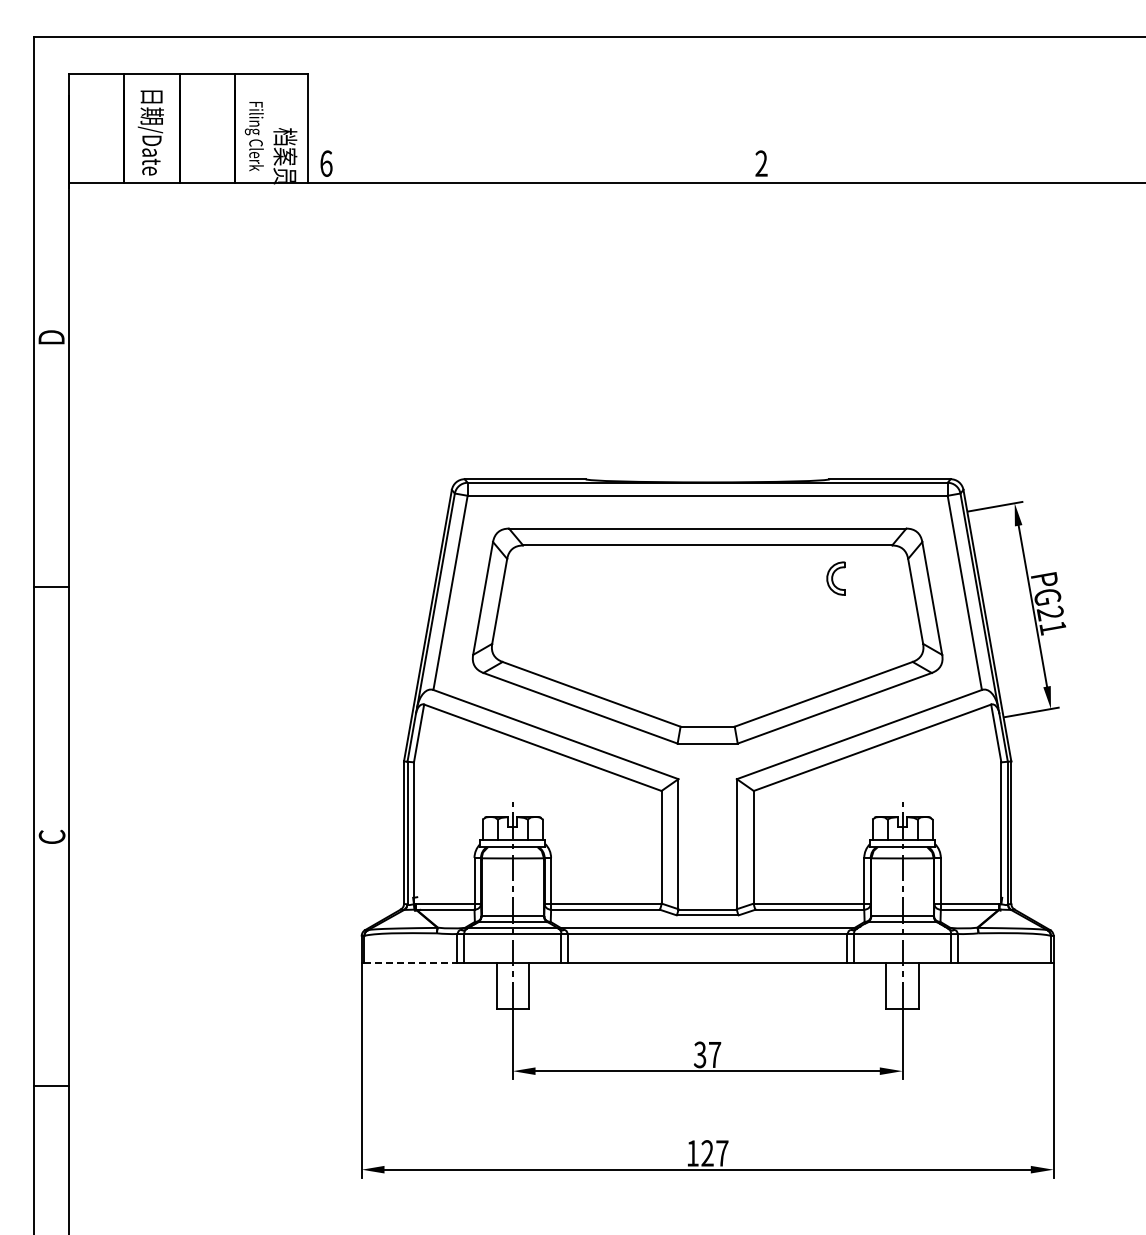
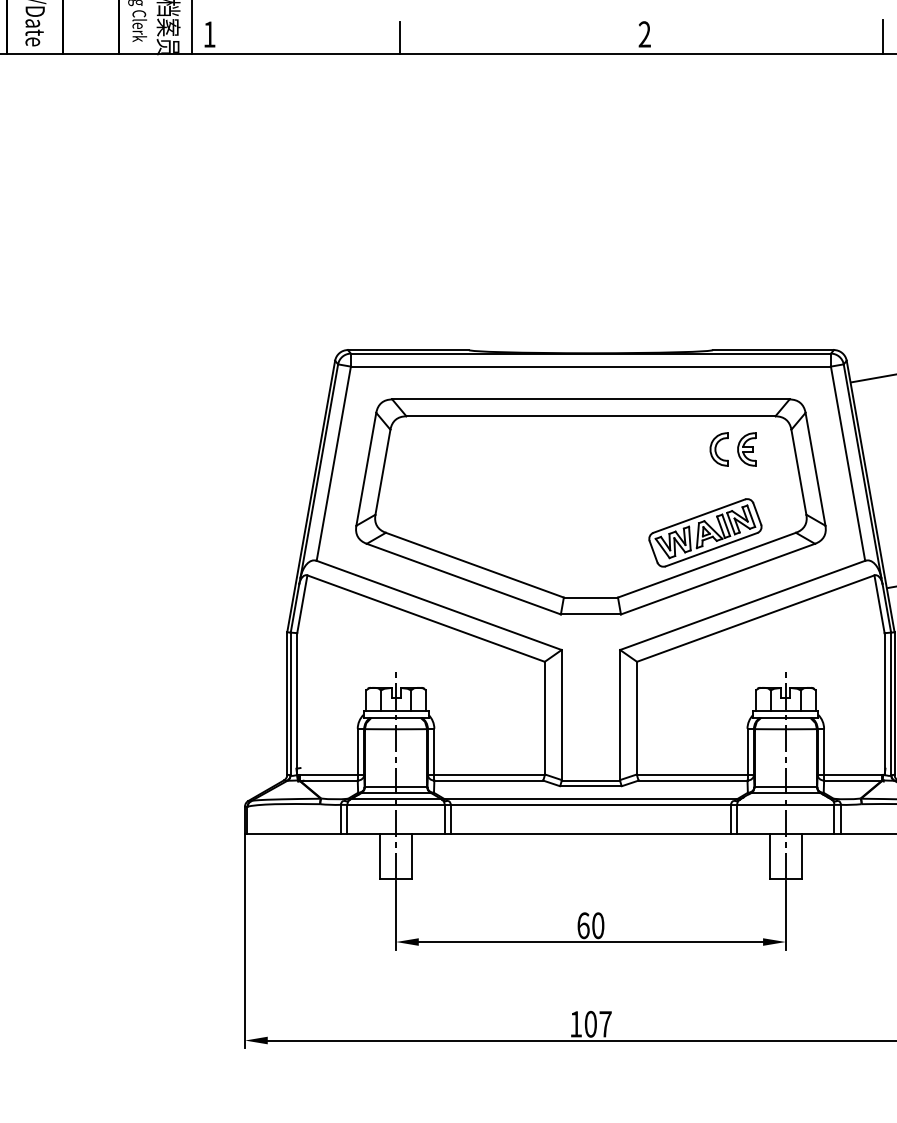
text: (326, 163) -> (209, 34), 6 -> 1
line: (999, 166) -> (882, 37), added
line: (517, 167) -> (400, 38), added
part: (863, 578) -> (746, 449), added
part: (822, 661) -> (705, 532), added
line: (410, 962) -> (293, 833), dashed -> solid
text: (707, 1054) -> (590, 925), 37 -> 60
text: (707, 1153) -> (590, 1024), 127 -> 107

